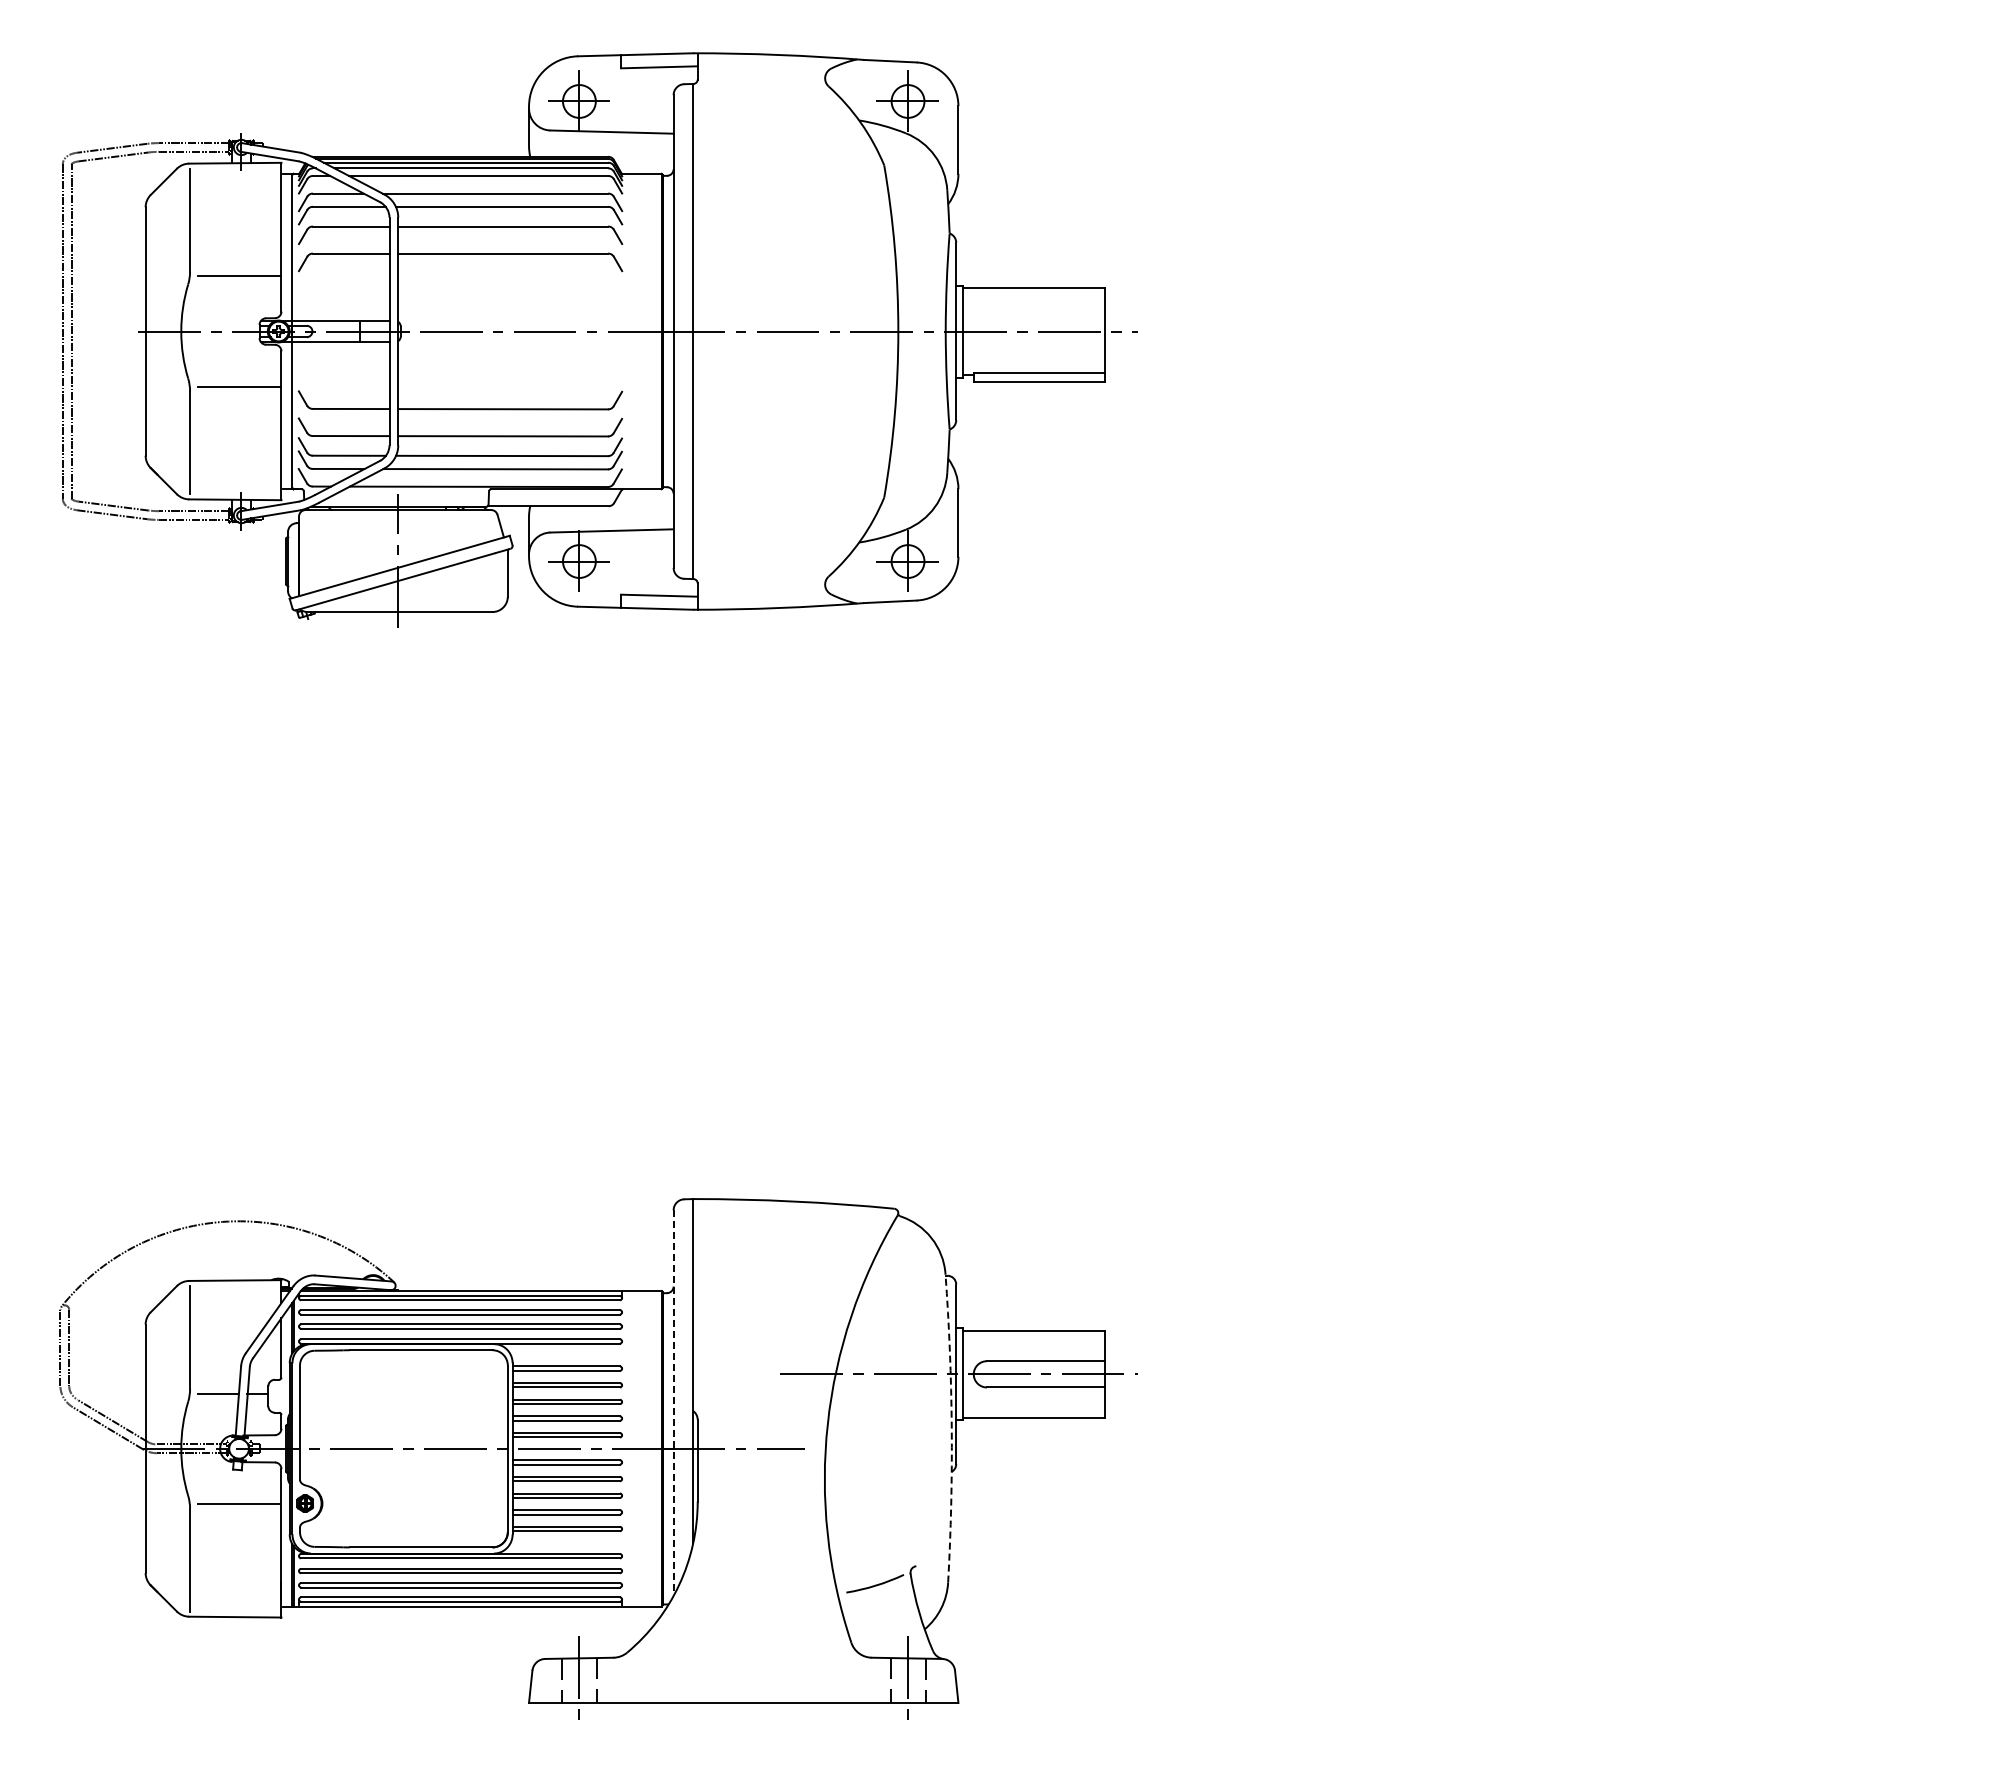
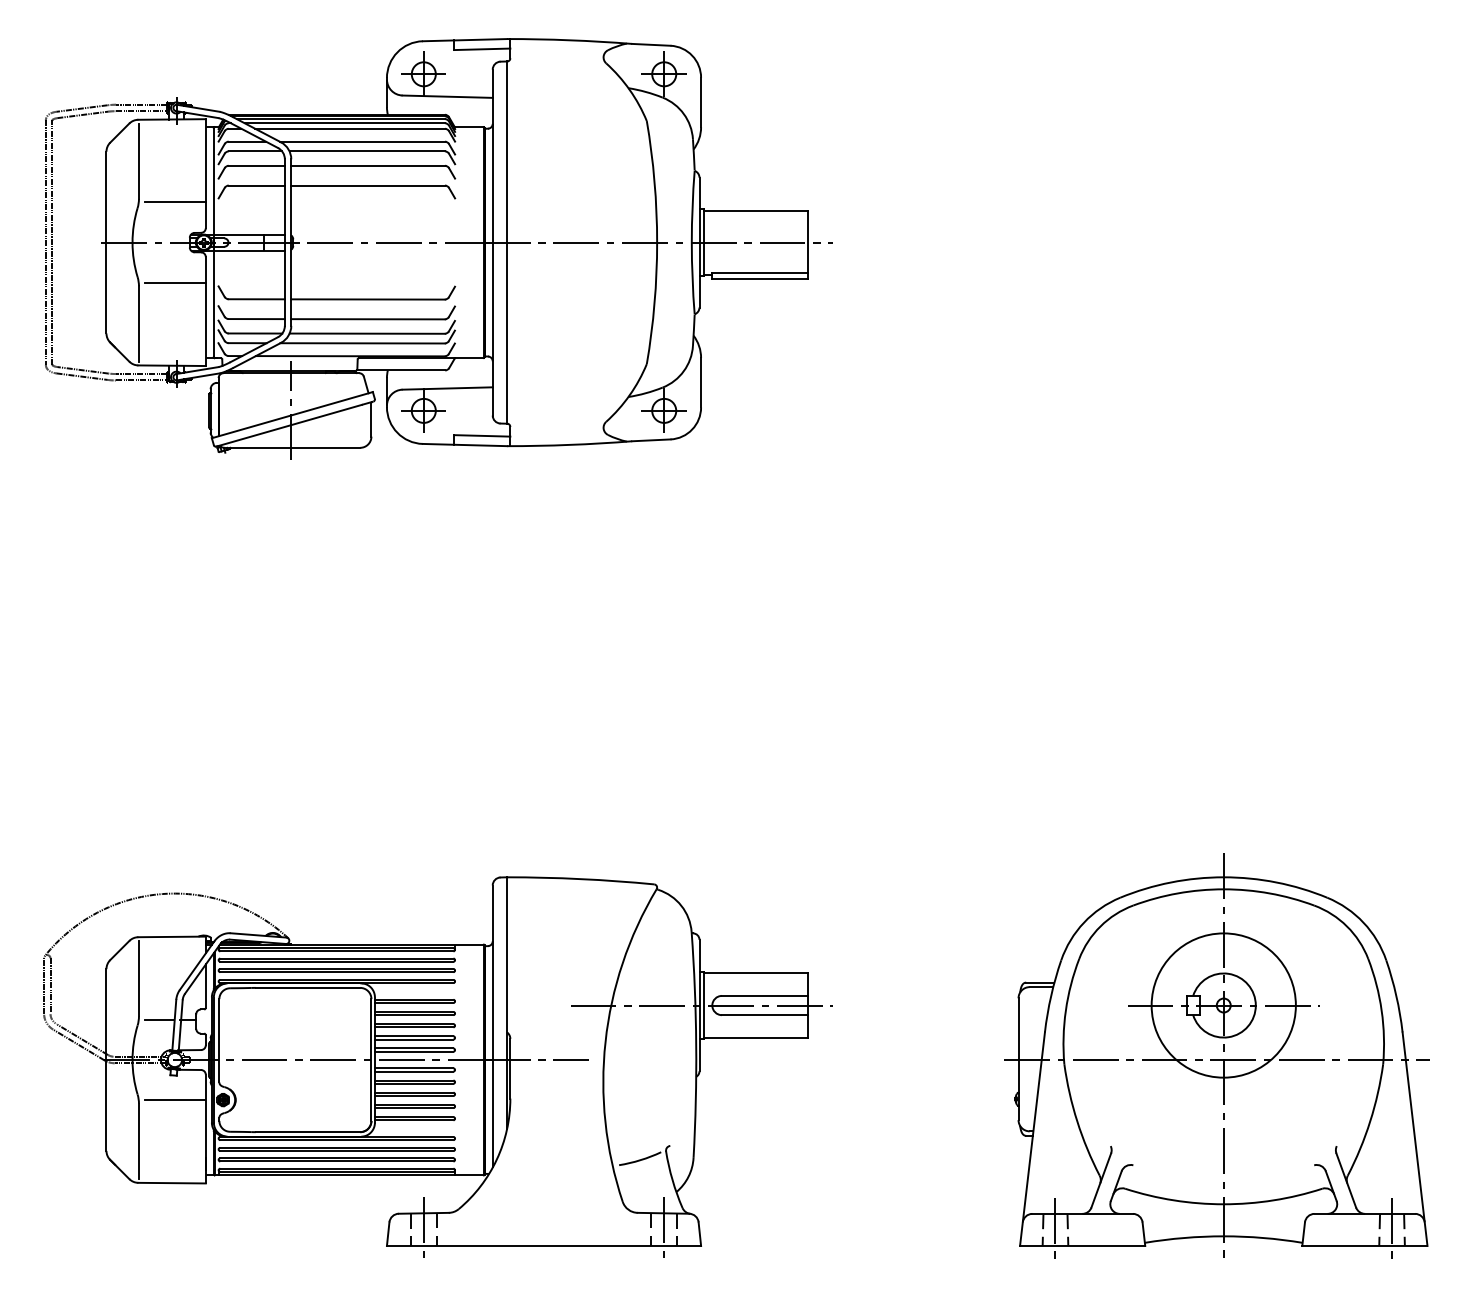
line: (673, 1402) -> (492, 1026), dashed -> solid
arc: (951, 1428) -> (696, 1045), dashed -> solid
part: (1663, 1443) -> (1216, 1056), added

